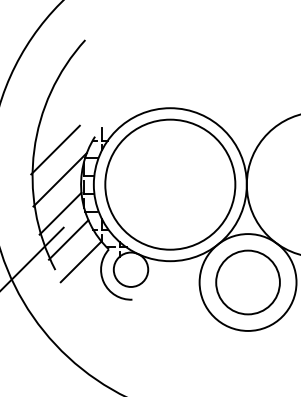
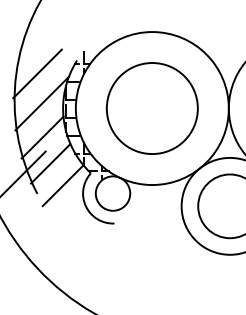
circle: (170, 184) -> (152, 108), size x0.7

